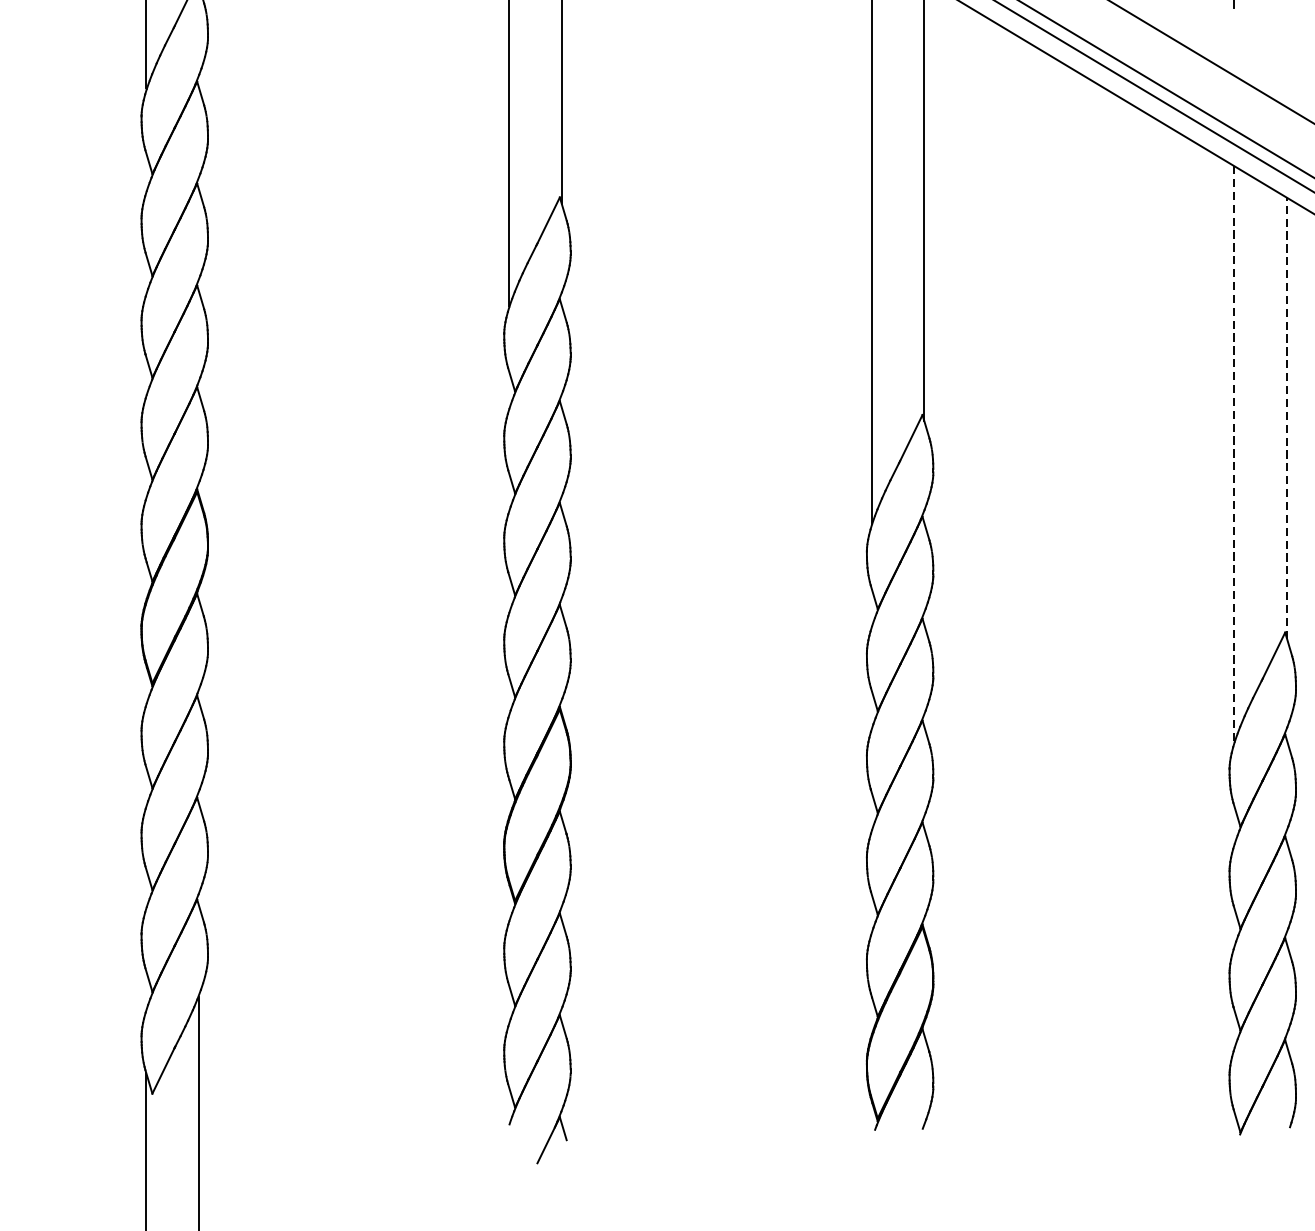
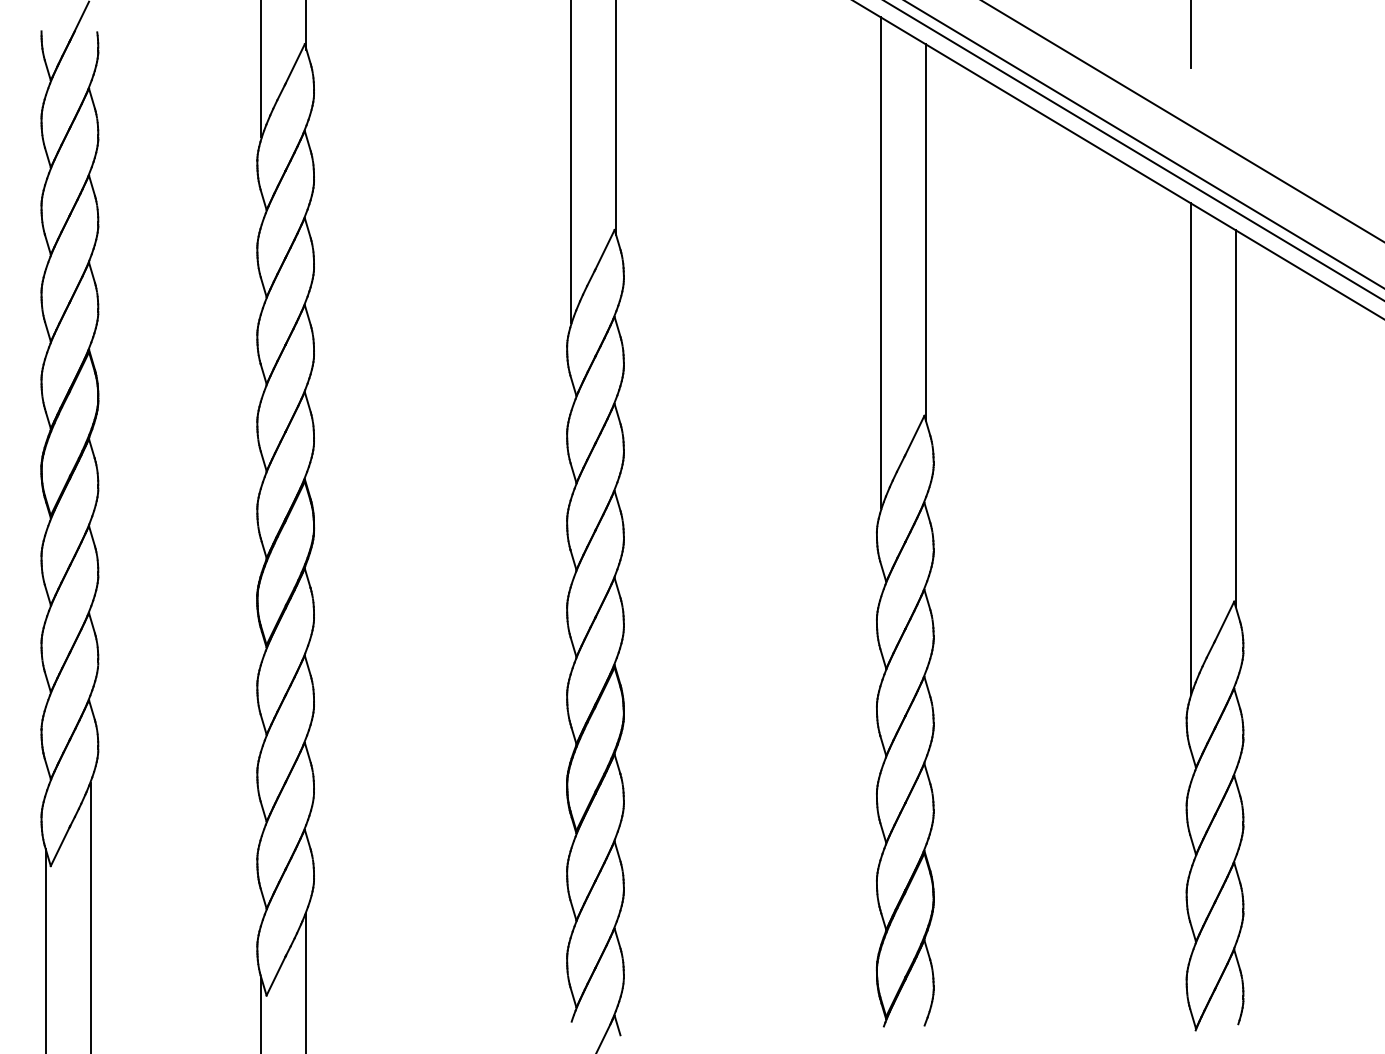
line: (1286, 418) -> (1235, 418), dashed -> solid
line: (1234, 453) -> (1190, 448), dashed -> solid

